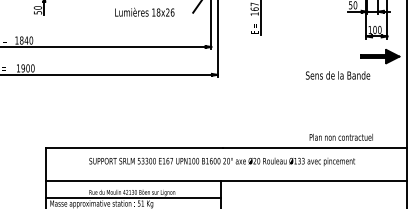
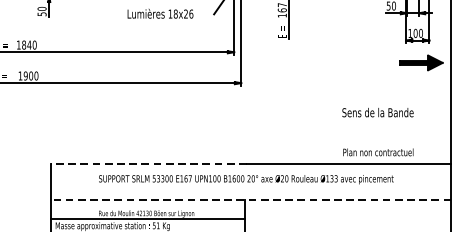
text: (338, 75) -> (378, 112), moved
line: (133, 147) -> (147, 163), solid -> dashed
line: (226, 180) -> (251, 200), solid -> dashed

